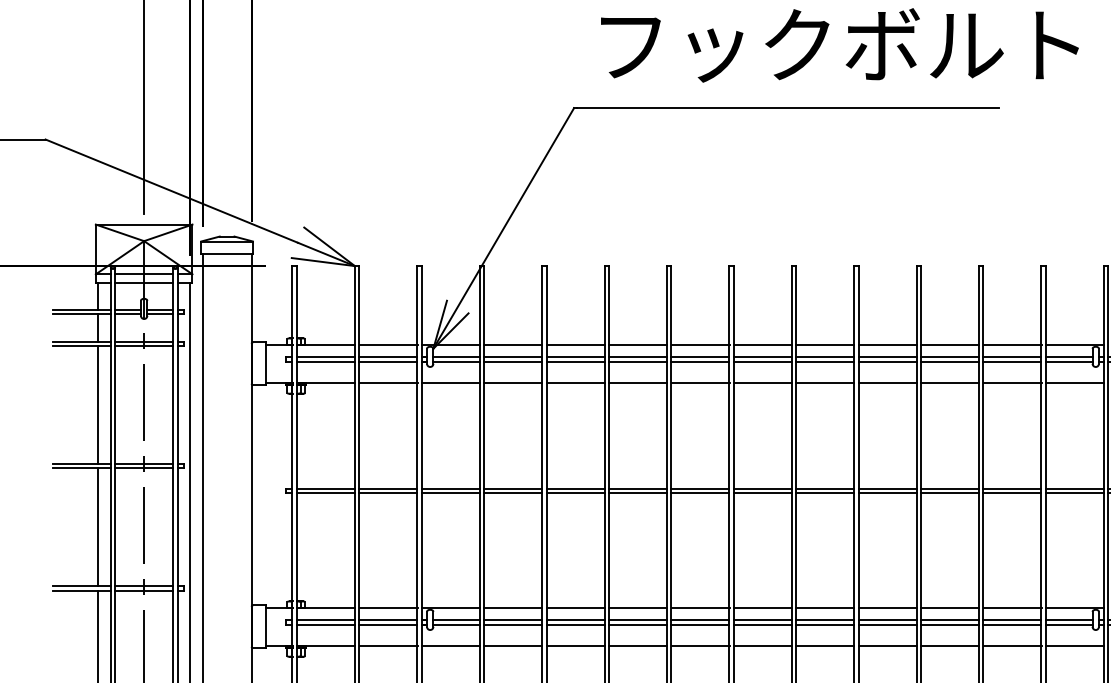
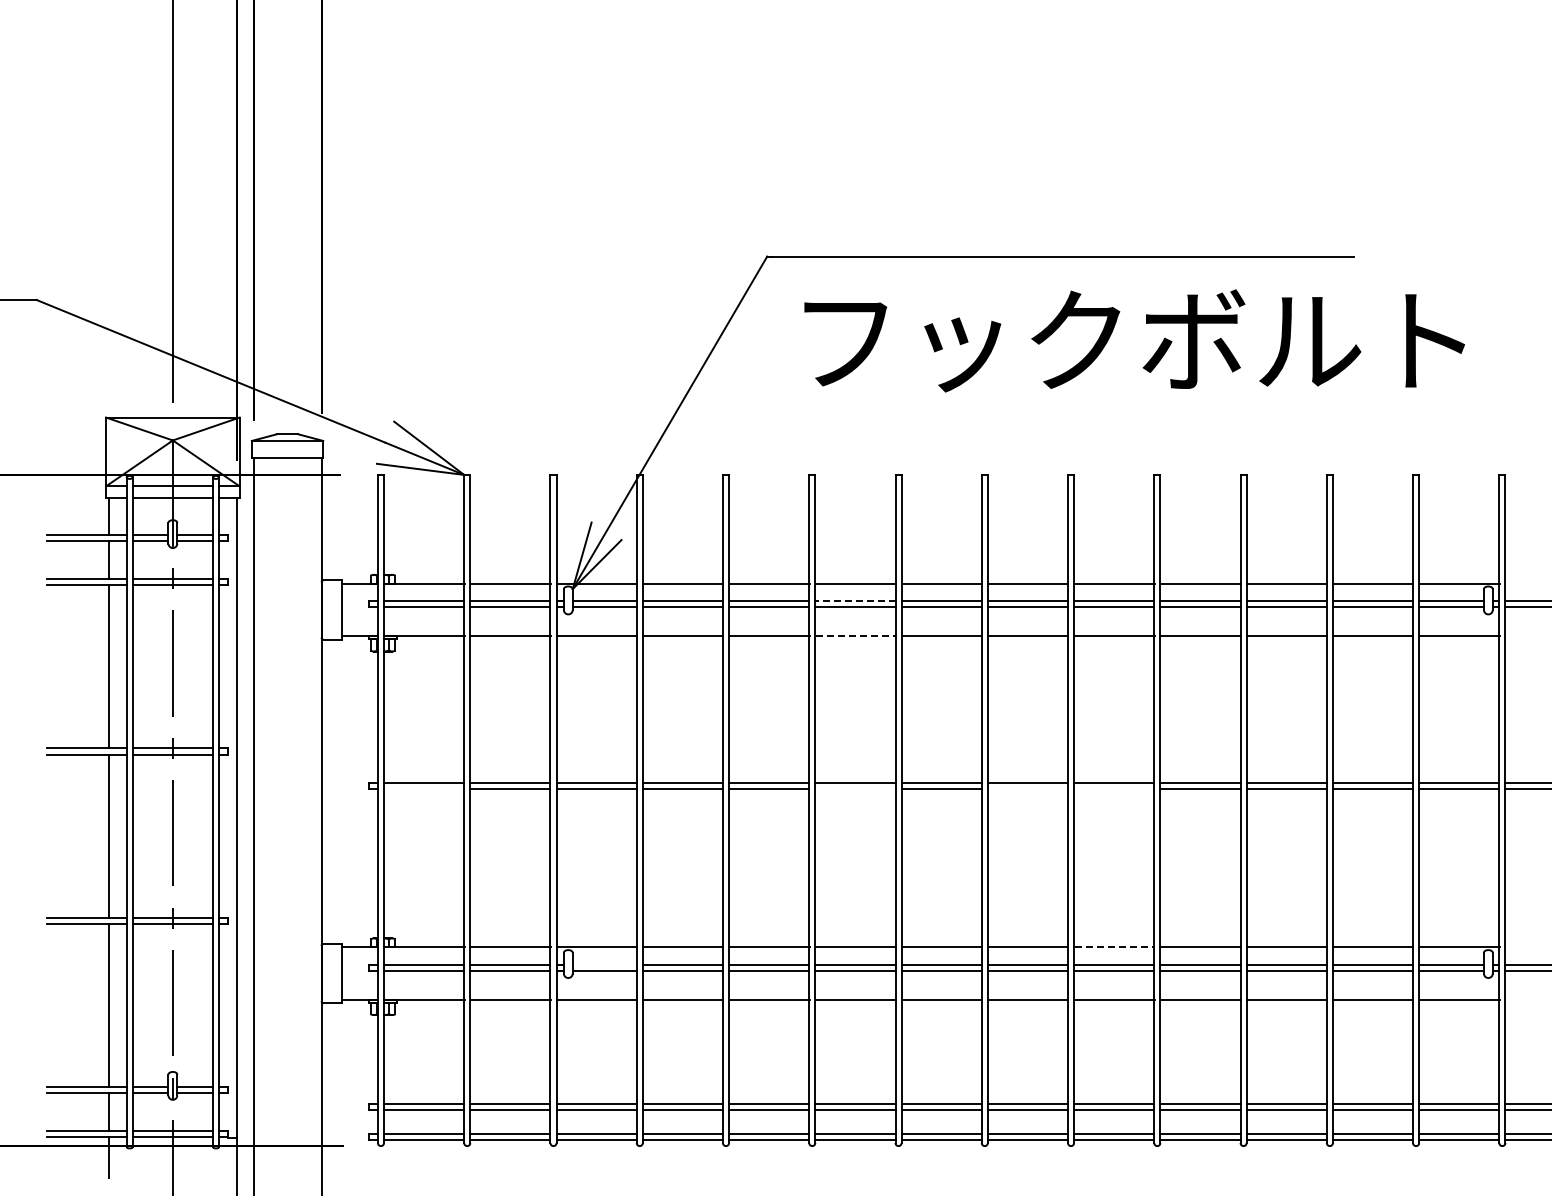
text: (839, 45) -> (1134, 340), moved
line: (637, 357) -> (854, 601), solid -> dashed
line: (638, 382) -> (856, 636), solid -> dashed
line: (326, 492) -> (424, 788), removed
line: (637, 492) -> (855, 788), removed
line: (762, 492) -> (1027, 788), removed
line: (825, 492) -> (1114, 788), removed
line: (826, 607) -> (1115, 947), solid -> dashed
line: (456, 620) -> (604, 964), removed

